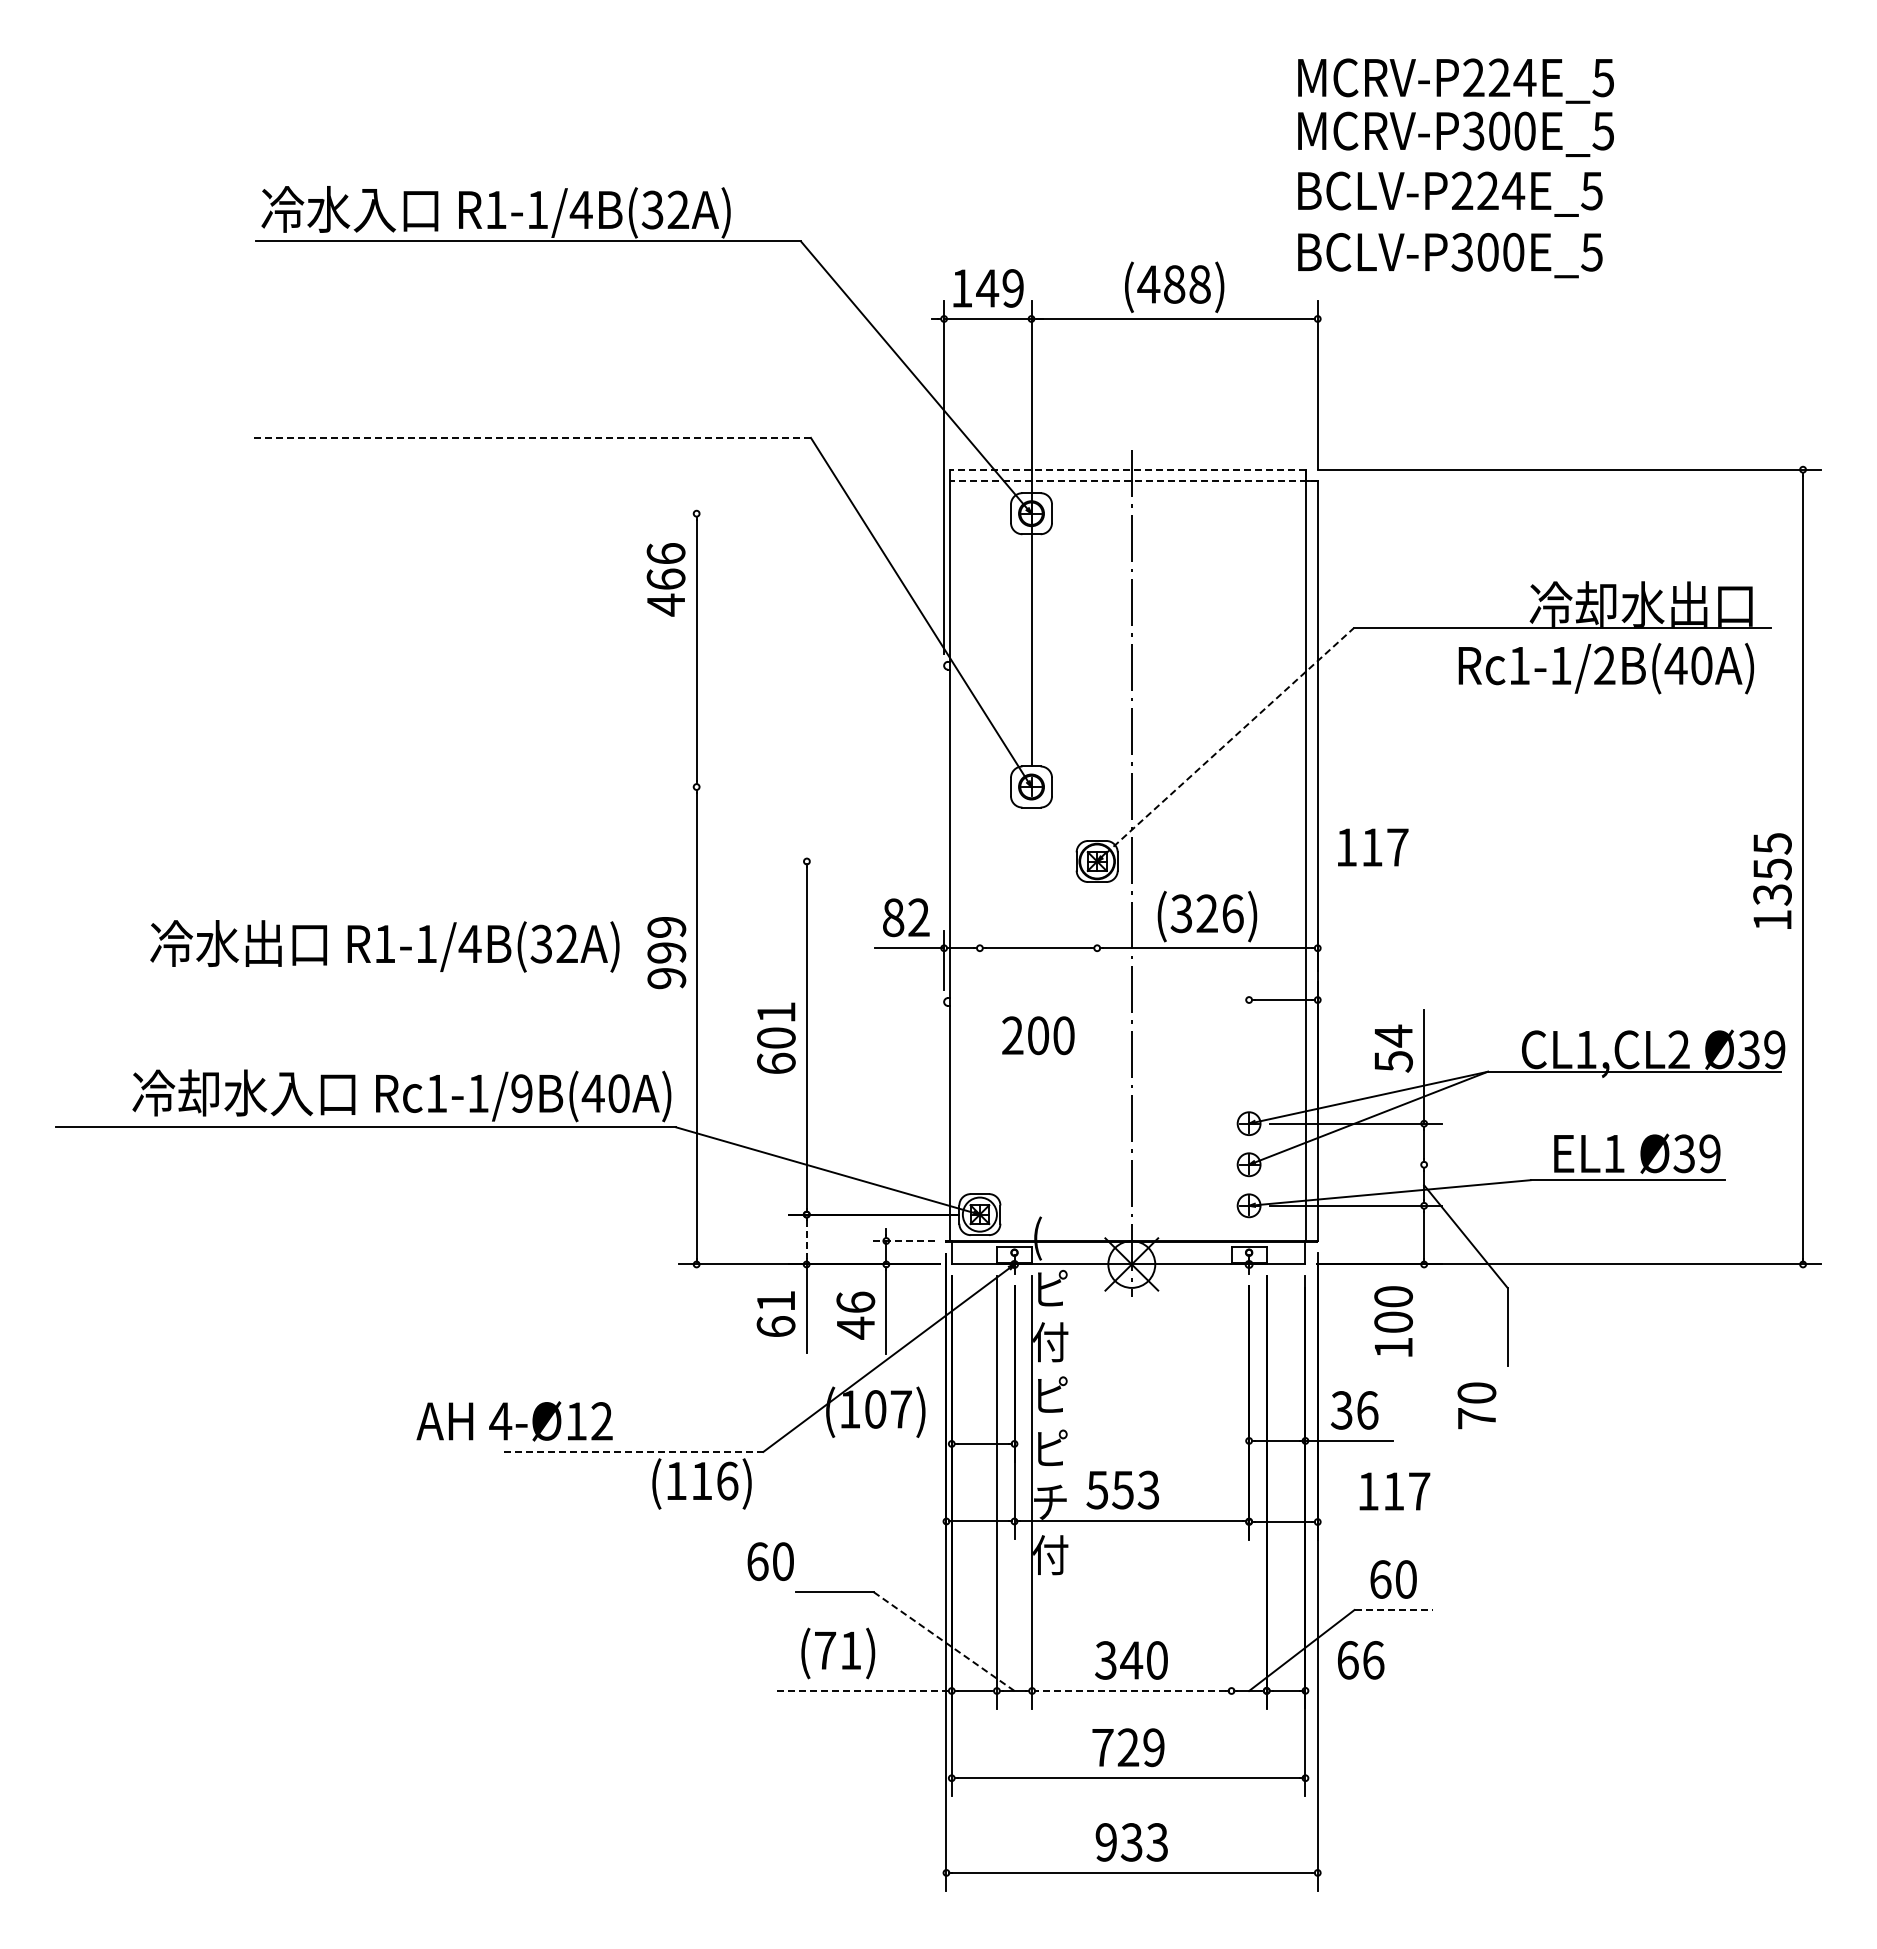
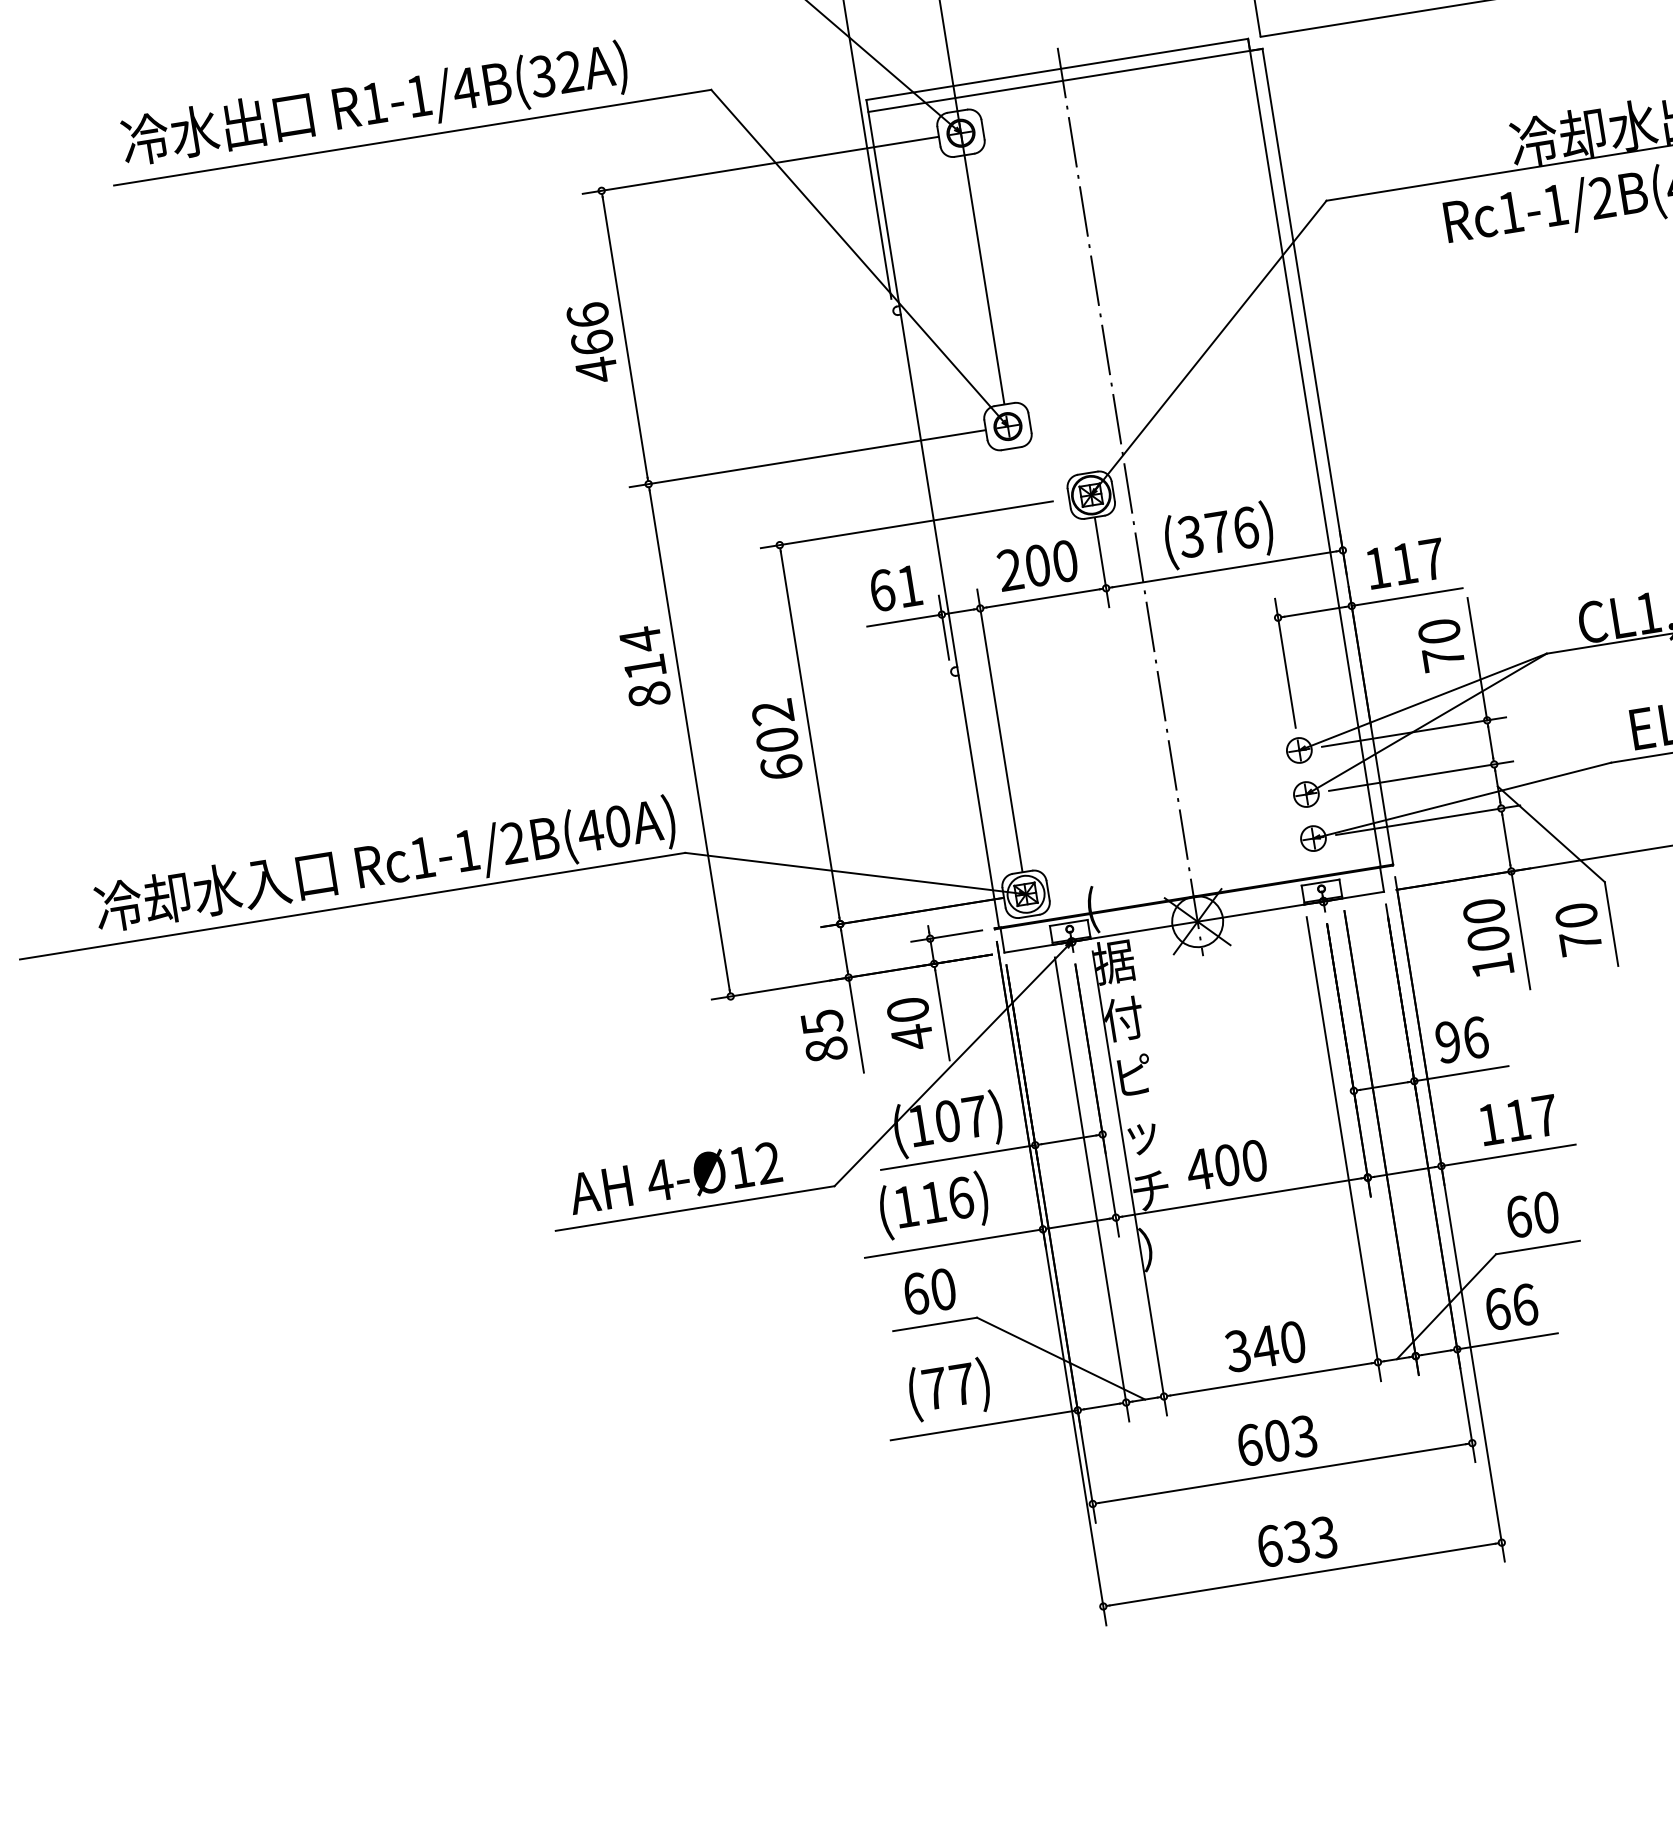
line: (533, 437) -> (413, 137), dashed -> solid
line: (1128, 469) -> (1057, 69), dashed -> solid
line: (1134, 480) -> (1065, 79), dashed -> solid
line: (844, 513) -> (760, 165), added
text: (665, 579) -> (591, 342), moved
line: (1225, 744) -> (1208, 347), dashed -> solid
line: (844, 787) -> (807, 459), added
text: (1373, 847) -> (1406, 563), moved
line: (925, 861) -> (907, 524), added
text: (1207, 913) -> (1218, 532), (326) -> (376)
text: (906, 917) -> (896, 588), 82 -> 61
line: (1097, 923) -> (1102, 561), added
text: (384, 946) -> (374, 105), moved
text: (666, 952) -> (644, 666), 999 -> 814
line: (1369, 1000) -> (1407, 597), added
text: (776, 1012) -> (773, 712), 601 -> 602
text: (1038, 1035) -> (1037, 565), moved
line: (1249, 1042) -> (1285, 663), added
text: (1393, 1048) -> (1441, 644), 54 -> 70
line: (979, 1061) -> (999, 730), added
text: (521, 1094) -> (513, 844), Rc1-1/9B(40A) -> Rc1-1/2B(40A)
line: (1355, 1164) -> (1420, 775), added
line: (806, 1240) -> (844, 951), dashed -> solid
line: (901, 1241) -> (946, 936), dashed -> solid
text: (1050, 1288) -> (1114, 961), ピ -> 据
text: (855, 1301) -> (907, 1008), 46 -> 40
text: (775, 1313) -> (823, 1035), 61 -> 85
line: (1424, 1319) -> (1521, 930), added
text: (1476, 1405) -> (1578, 929), moved
text: (1341, 1410) -> (1447, 1042), 36 -> 96
text: (514, 1421) -> (674, 1178), moved
line: (879, 1443) -> (957, 1157), added
text: (1052, 1448) -> (1144, 1132), ピ -> ッ
line: (633, 1451) -> (695, 1208), dashed -> solid
text: (701, 1483) -> (933, 1205), moved
text: (1122, 1489) -> (1226, 1164), 553 -> 400
line: (1231, 1492) -> (1343, 1149), added
line: (863, 1521) -> (953, 1243), added
line: (1379, 1522) -> (1507, 1156), added
text: (1050, 1554) -> (1160, 1246), 付 -> ）
text: (770, 1561) -> (929, 1291), moved
line: (1394, 1610) -> (1539, 1247), dashed -> solid
line: (944, 1641) -> (1061, 1358), dashed -> solid
text: (850, 1650) -> (962, 1384), (71) -> (77)
line: (865, 1690) -> (985, 1424), dashed -> solid
line: (1131, 1690) -> (1270, 1378), dashed -> solid
line: (1352, 1690) -> (1507, 1340), added
text: (1128, 1747) -> (1277, 1440), 729 -> 603
text: (1106, 1842) -> (1269, 1546), 933 -> 633

